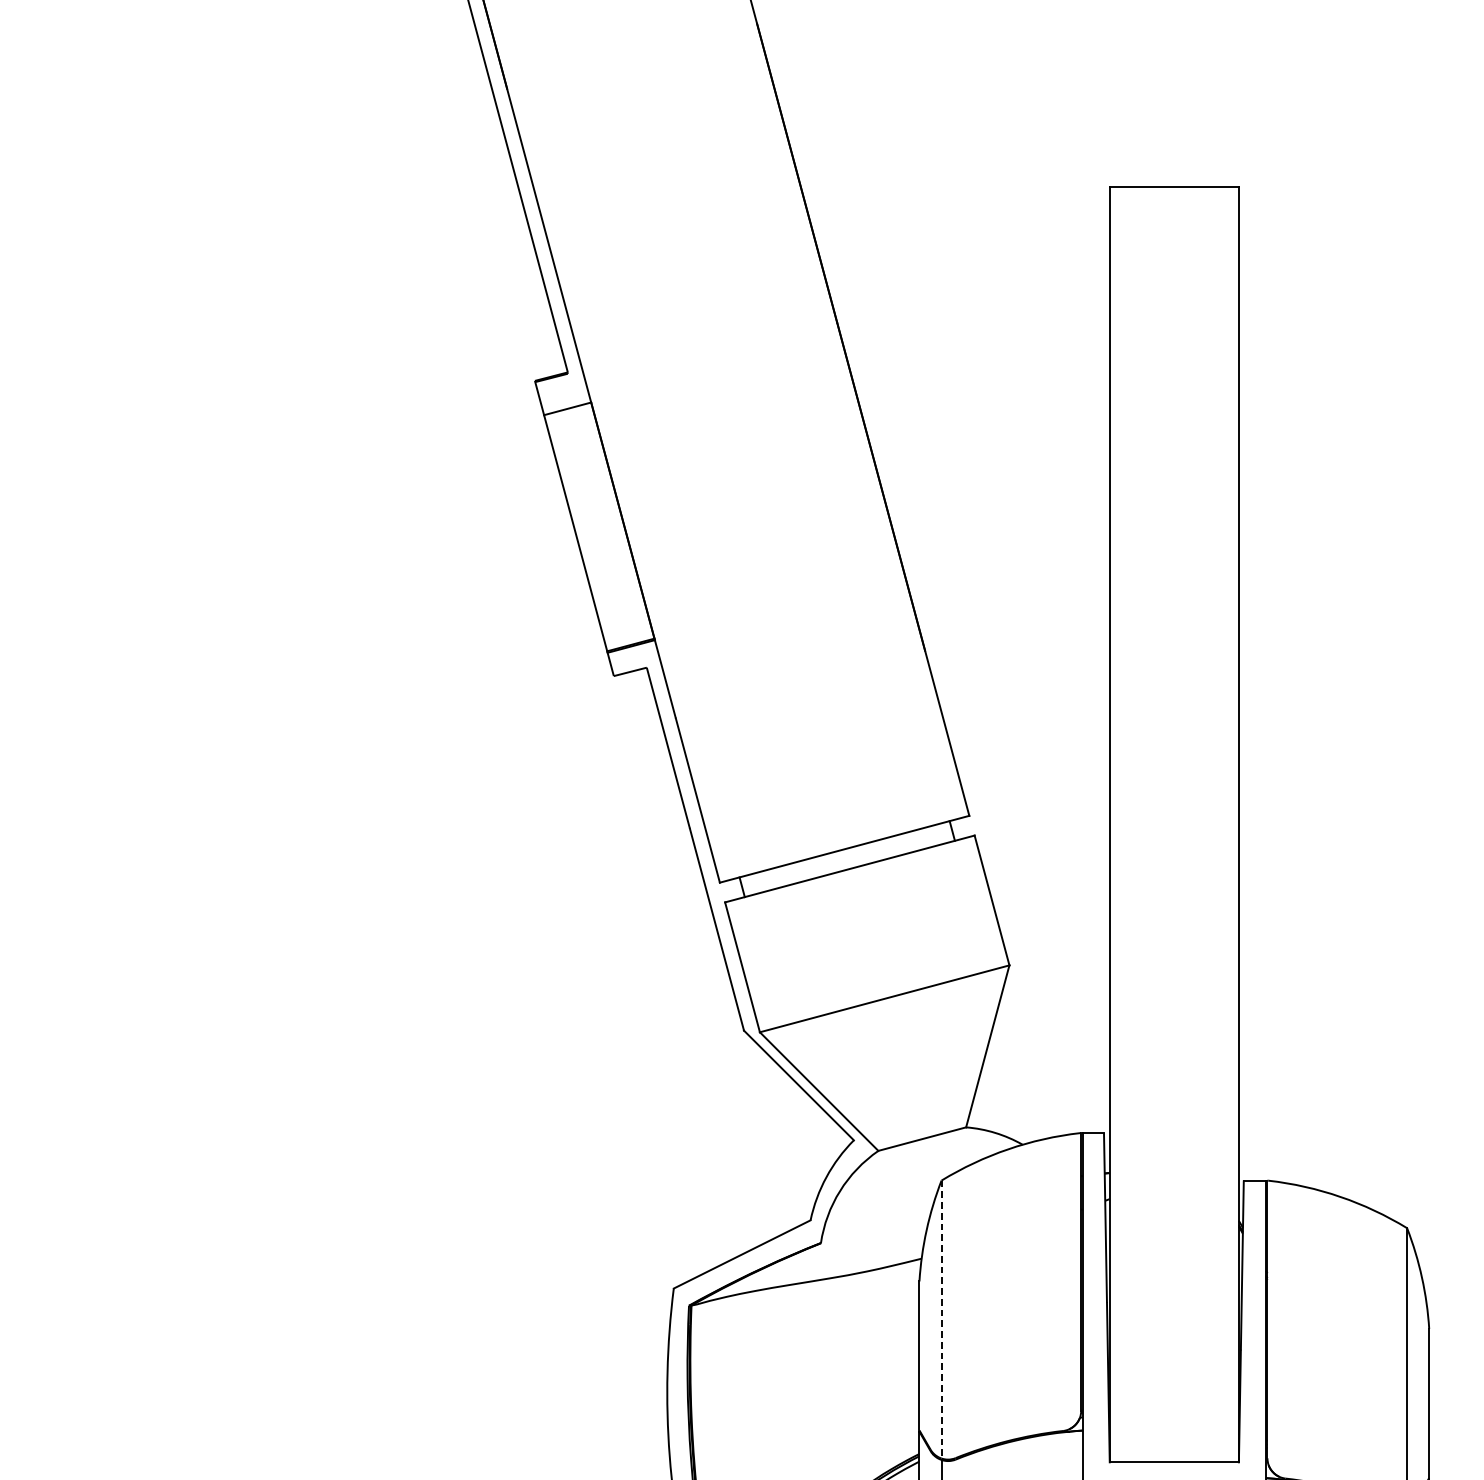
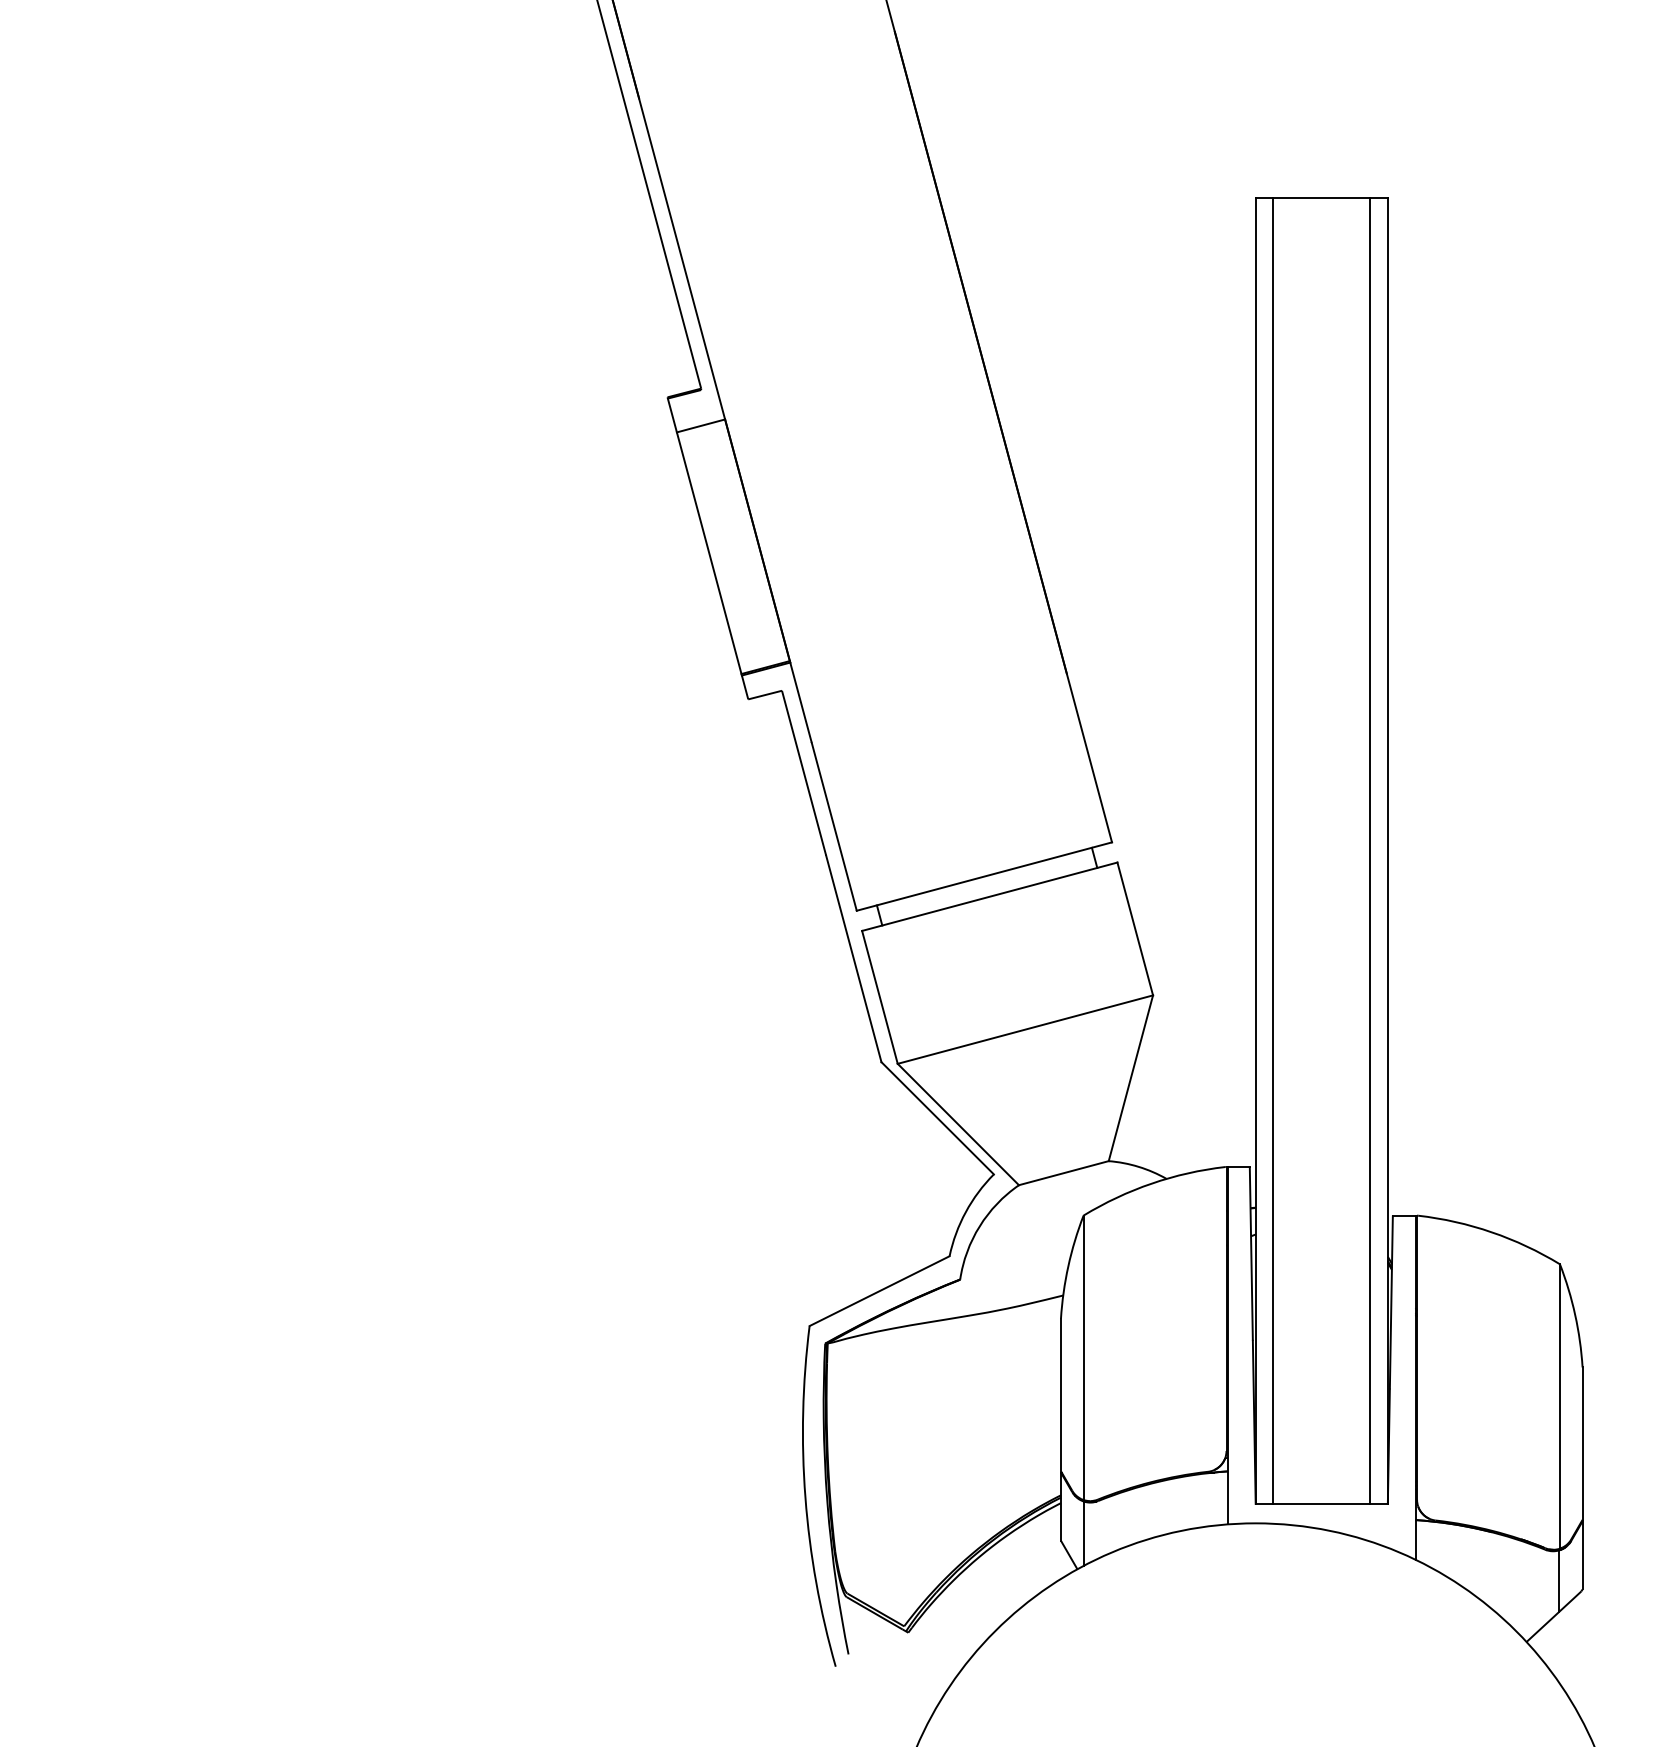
line: (1127, 823) -> (1273, 850), added
line: (1221, 823) -> (1370, 850), added
line: (941, 1320) -> (1083, 1358), dashed -> solid

